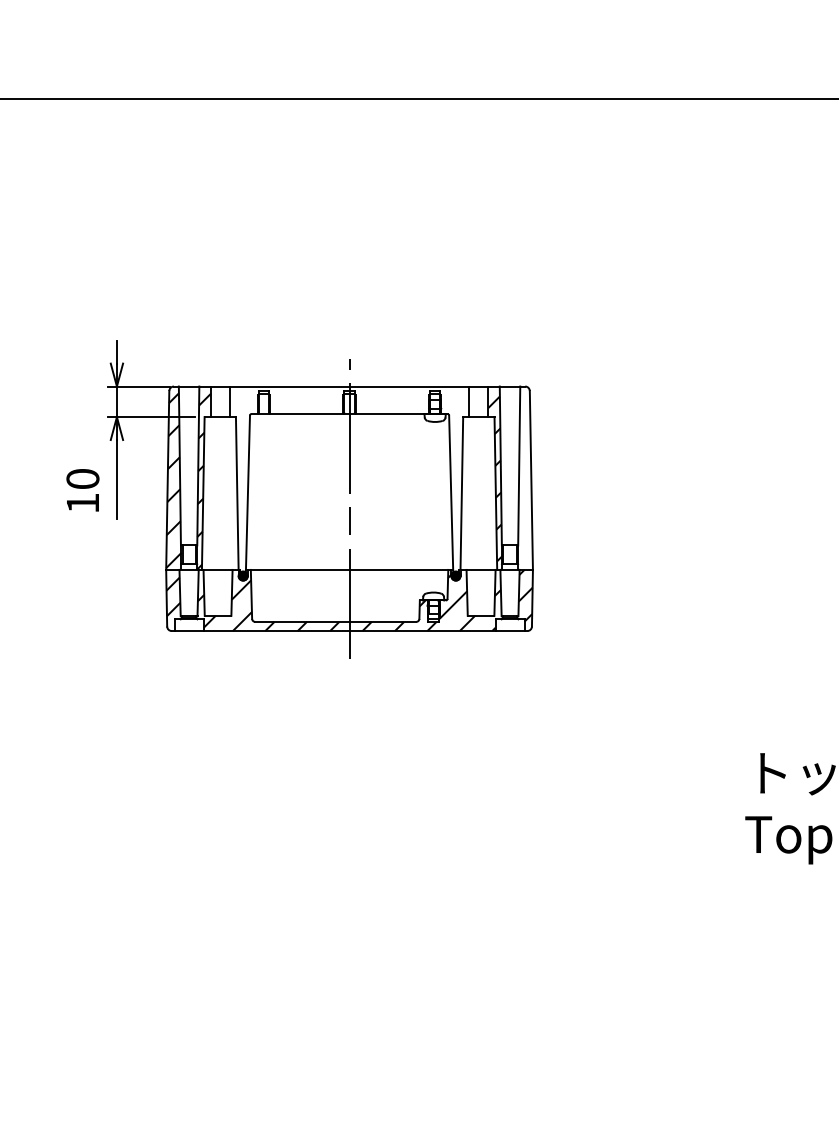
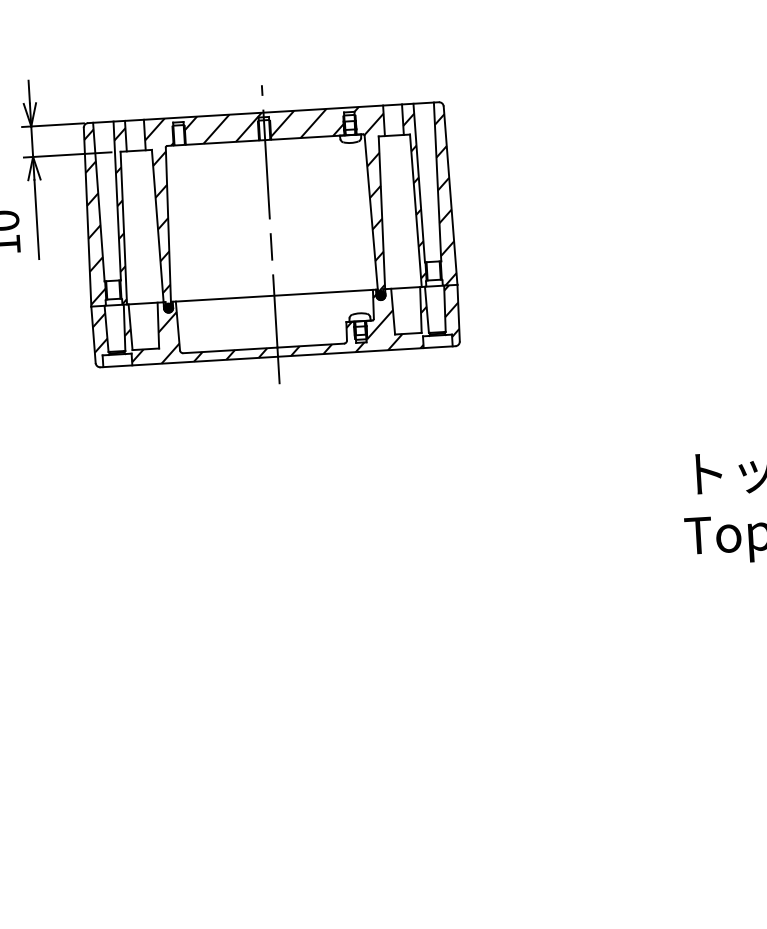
hatch: (349, 479) -> (268, 205), added
hatch: (525, 483) -> (444, 199), added

